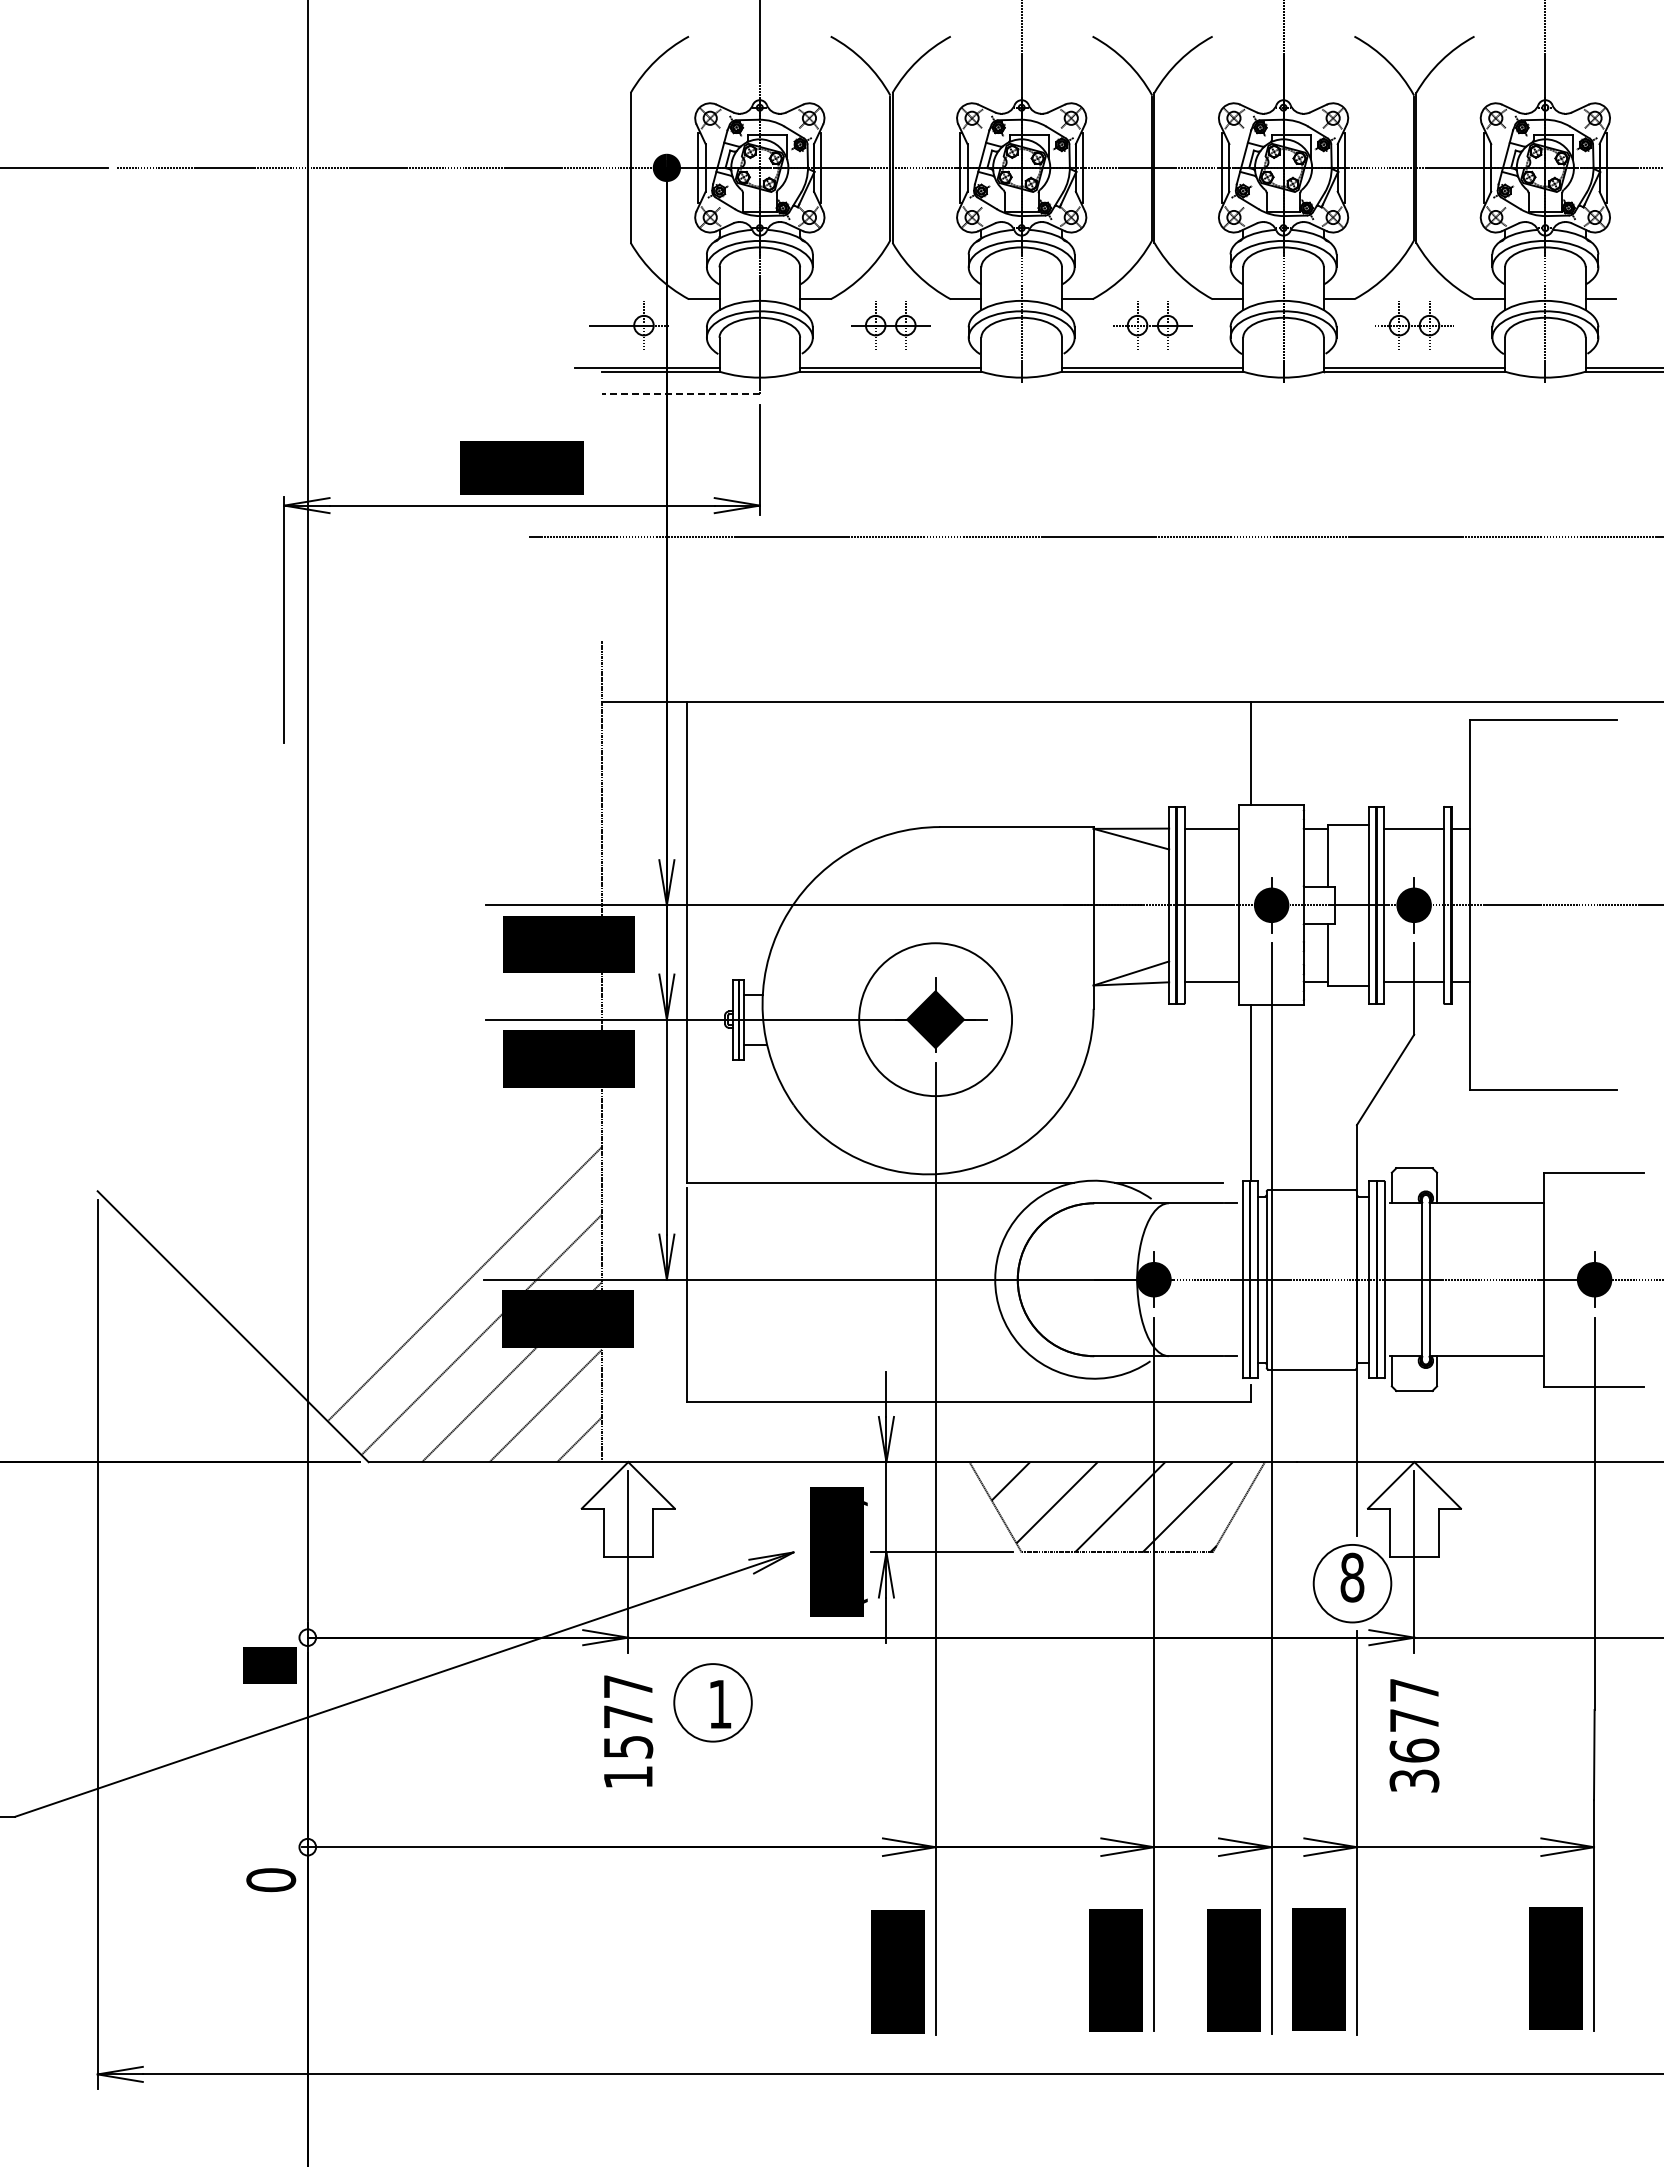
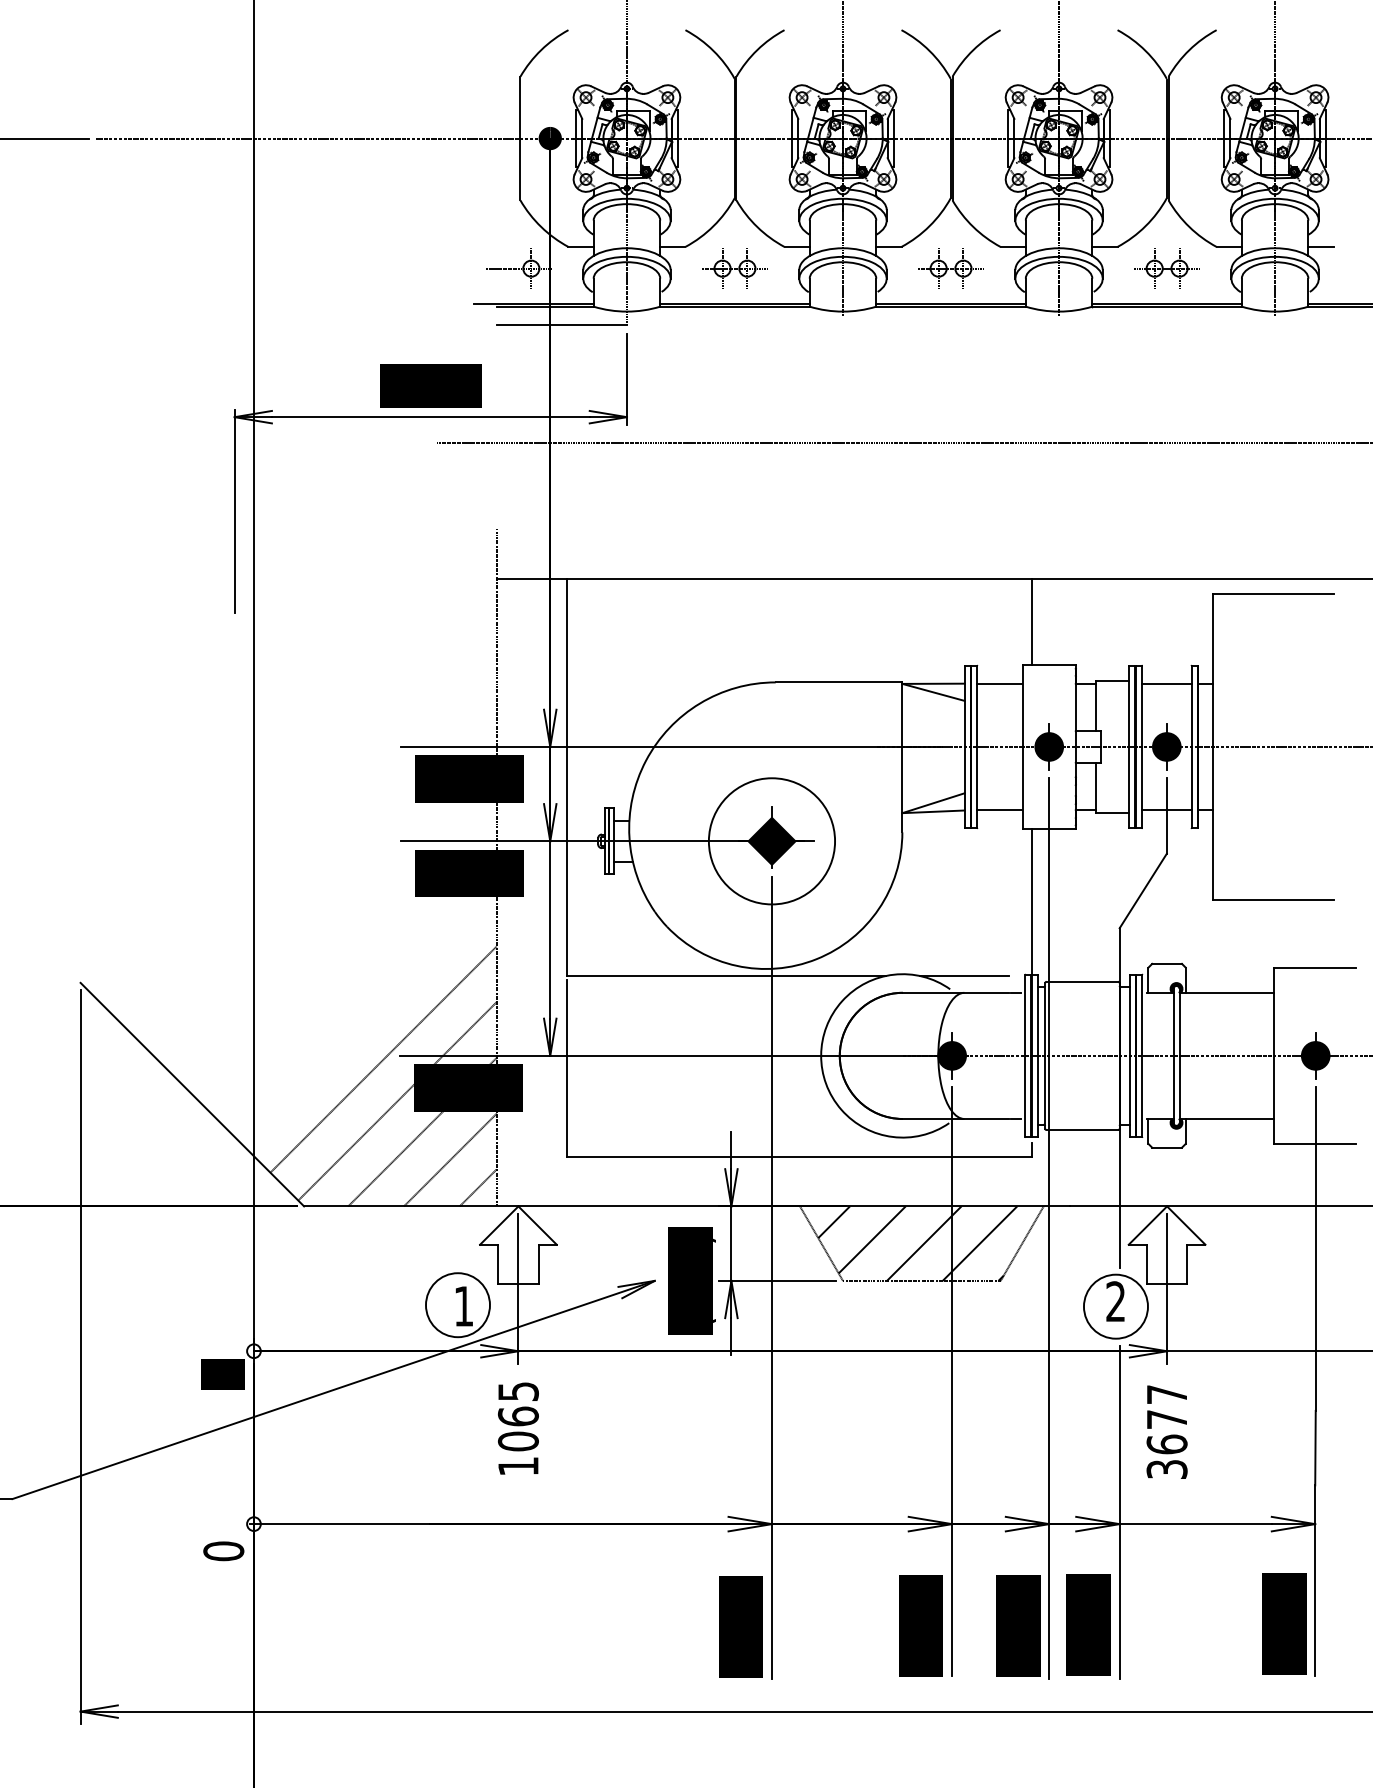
line: (680, 394) -> (561, 325), dashed -> solid
text: (1352, 1577) -> (1115, 1301), 8 -> 2
part: (712, 1702) -> (457, 1304), moved
text: (628, 1716) -> (518, 1416), 1577 -> 1065

